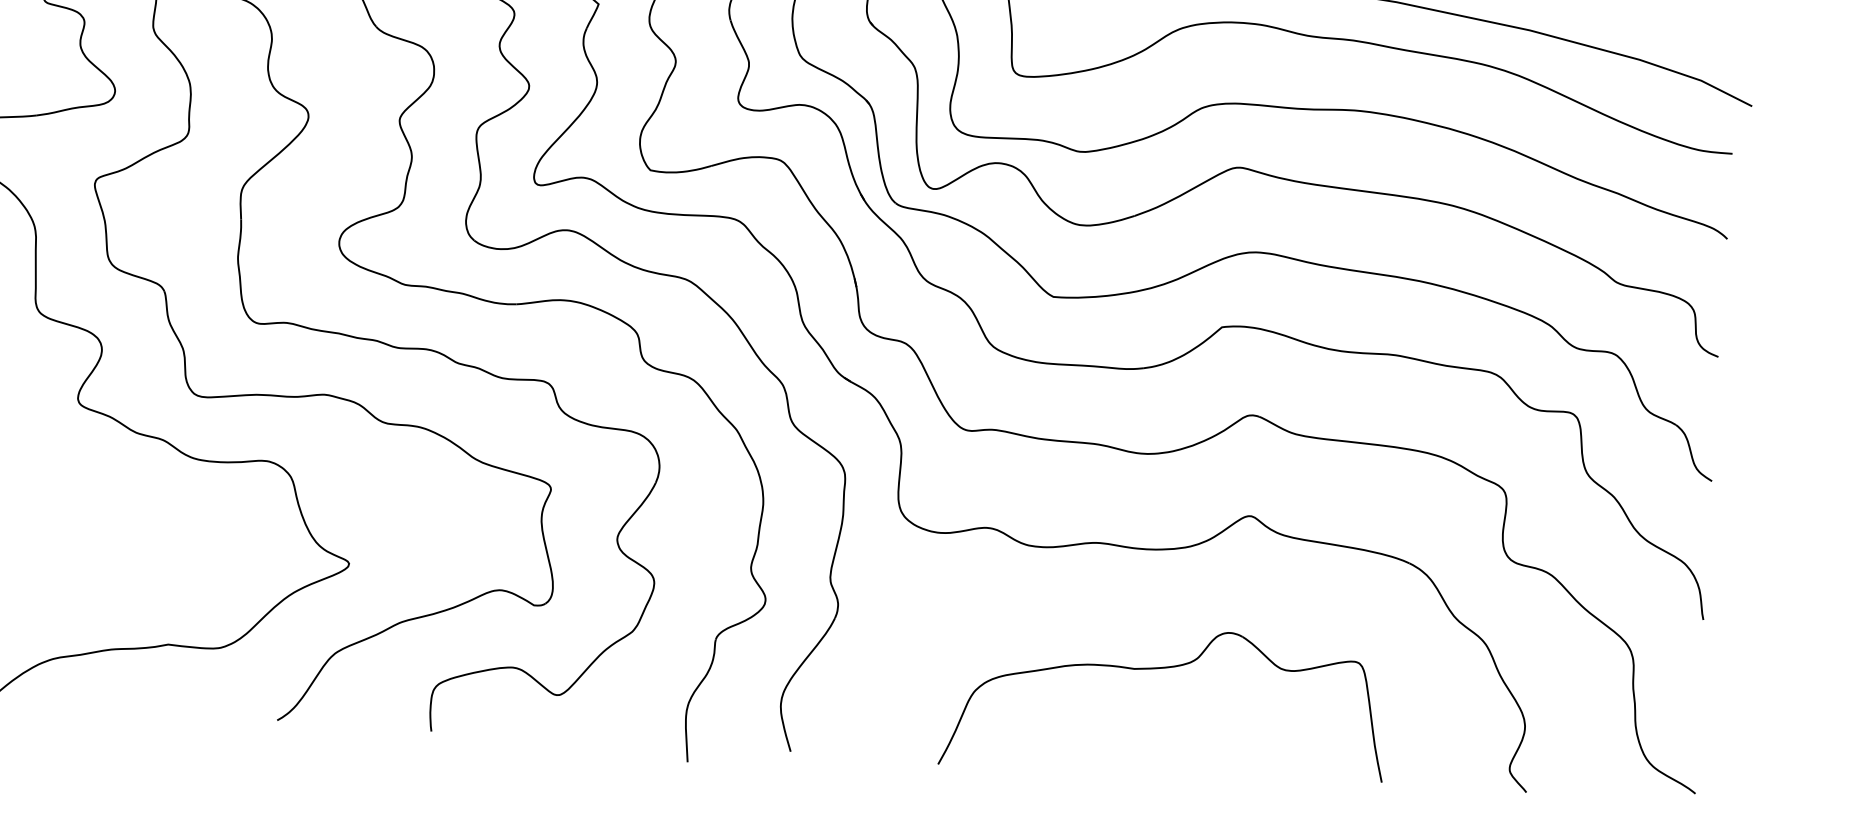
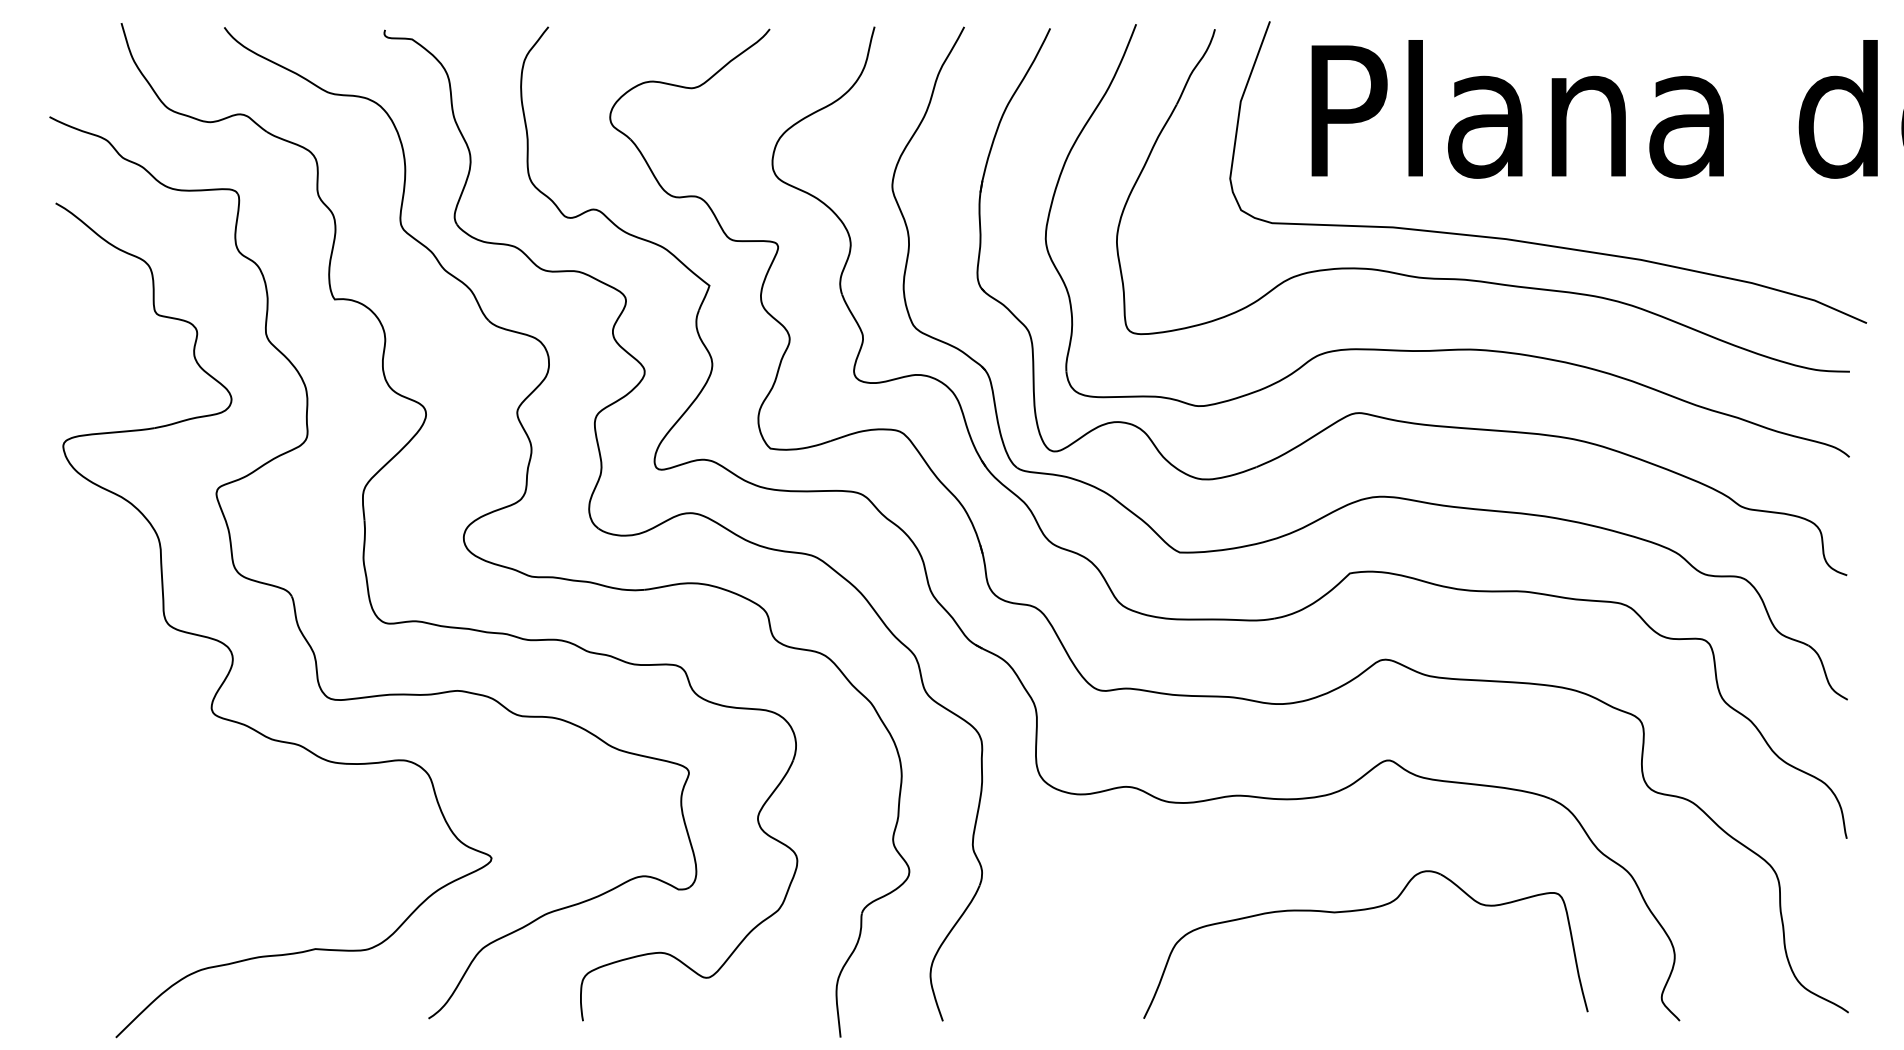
part: (1159, 669) -> (1359, 911), moved

